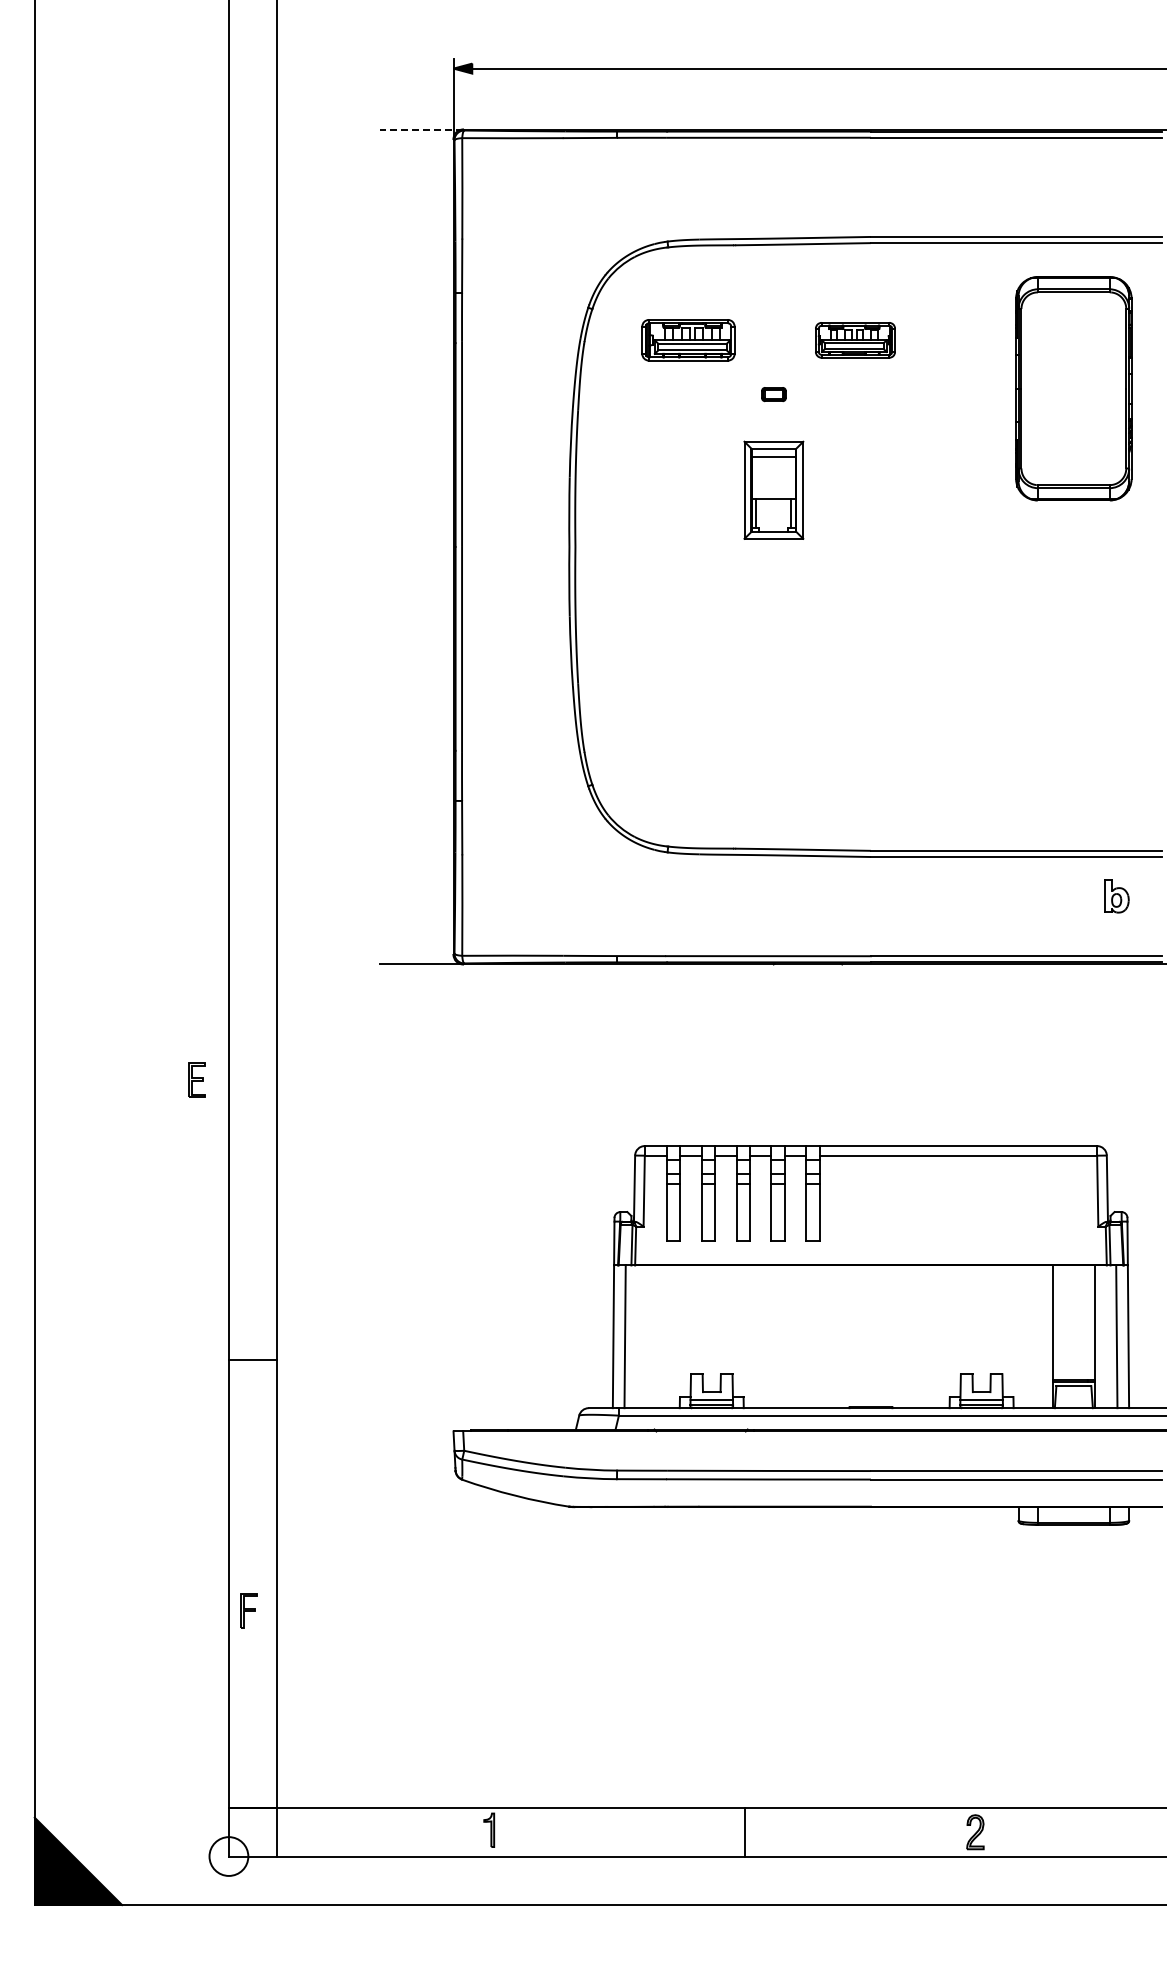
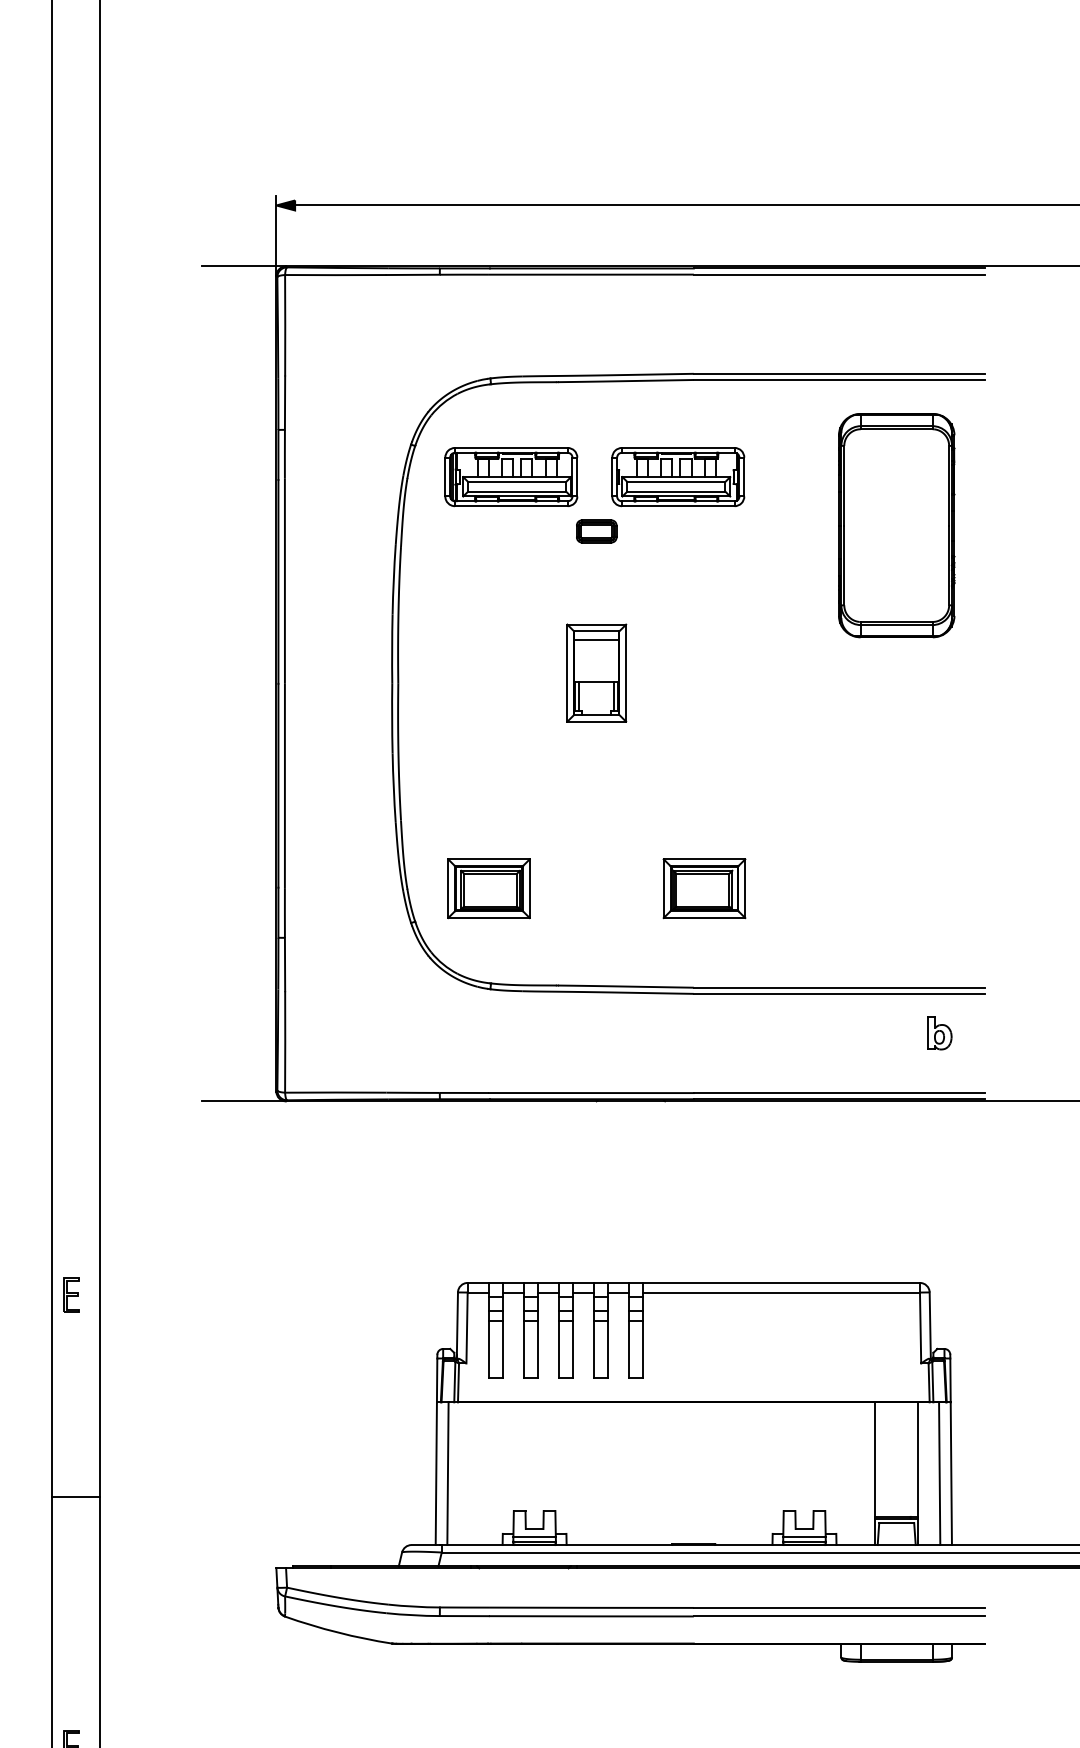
line: (421, 129) -> (244, 266), dashed -> solid
part: (688, 340) -> (511, 477), size x1.43
part: (855, 340) -> (678, 477), size x1.67
part: (773, 394) -> (596, 531), size x1.67
part: (773, 489) -> (596, 672), moved
part: (665, 751) -> (488, 888), added
part: (881, 751) -> (704, 888), added
part: (196, 1079) -> (71, 1294), moved

